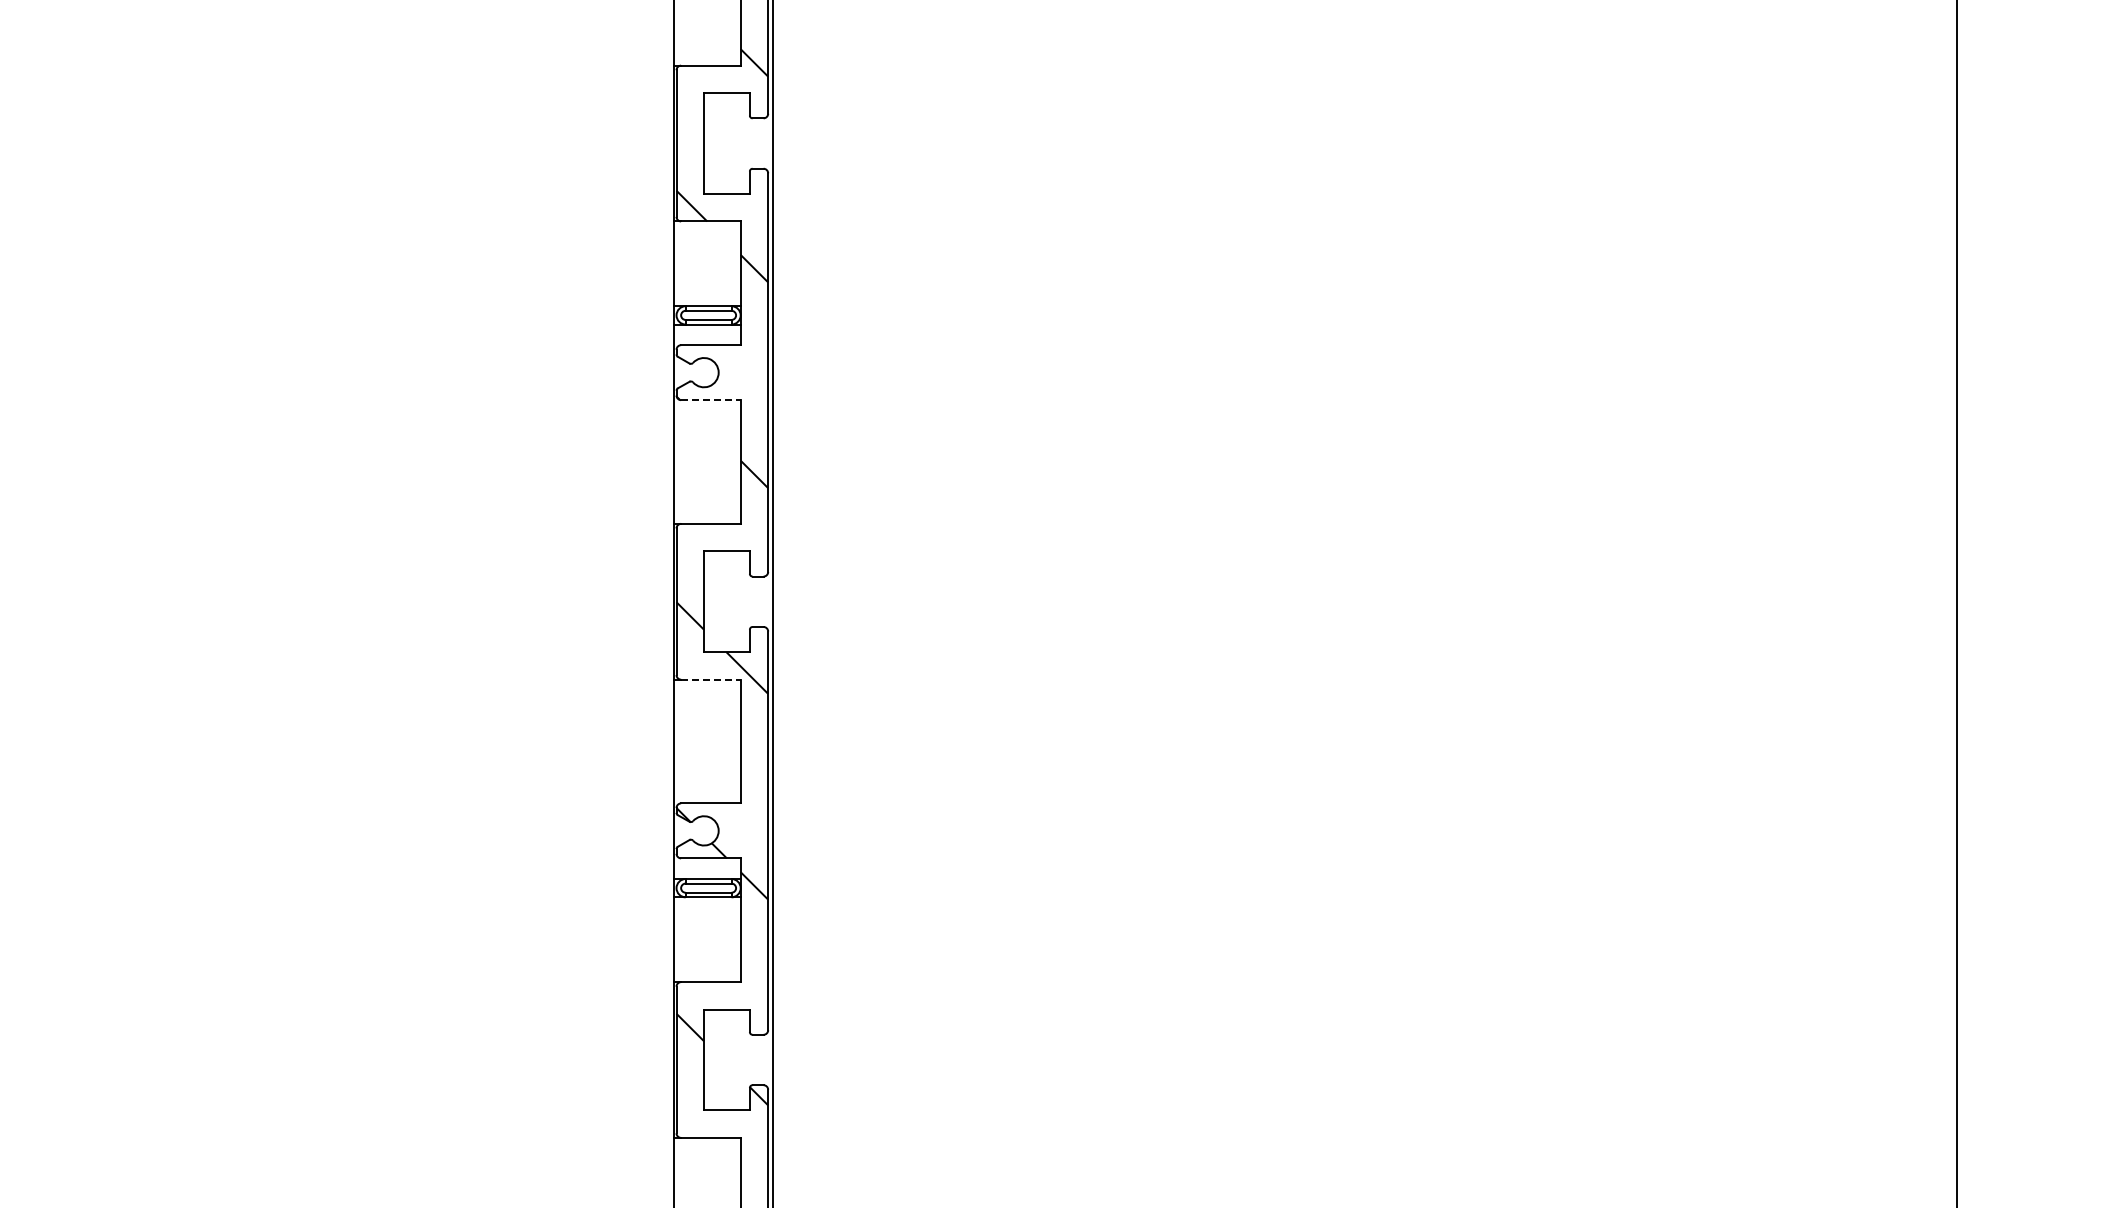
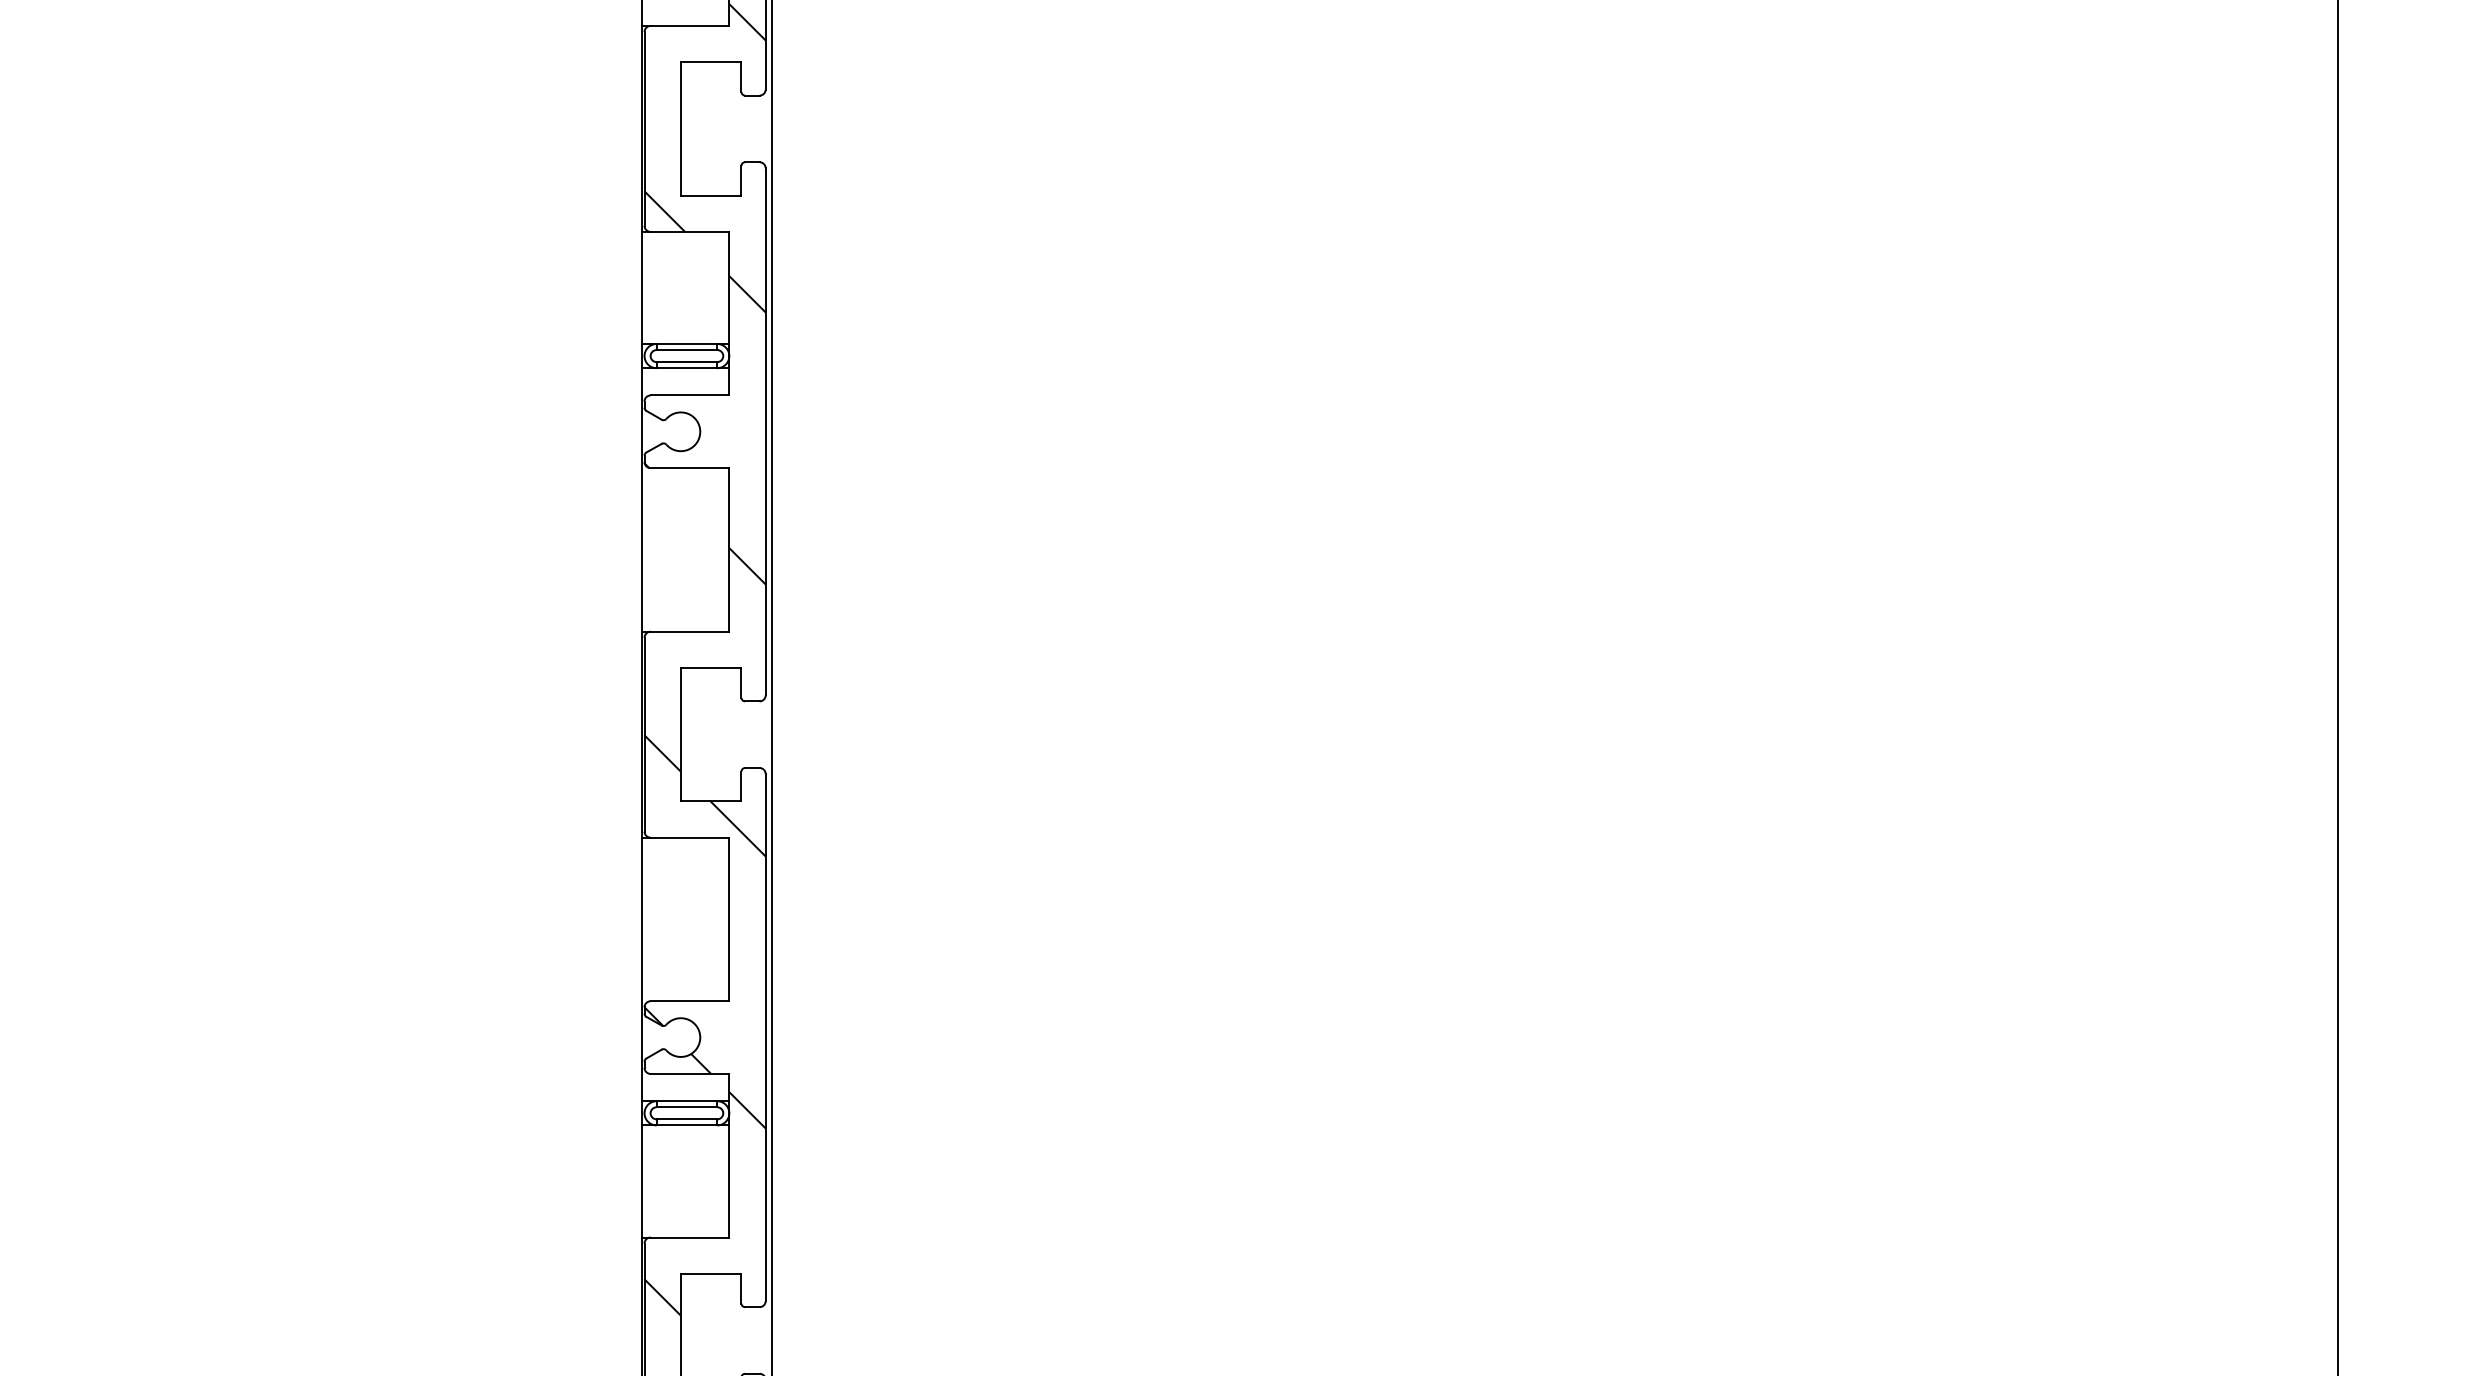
line: (710, 400) -> (689, 468), dashed -> solid
line: (710, 679) -> (689, 837), dashed -> solid

